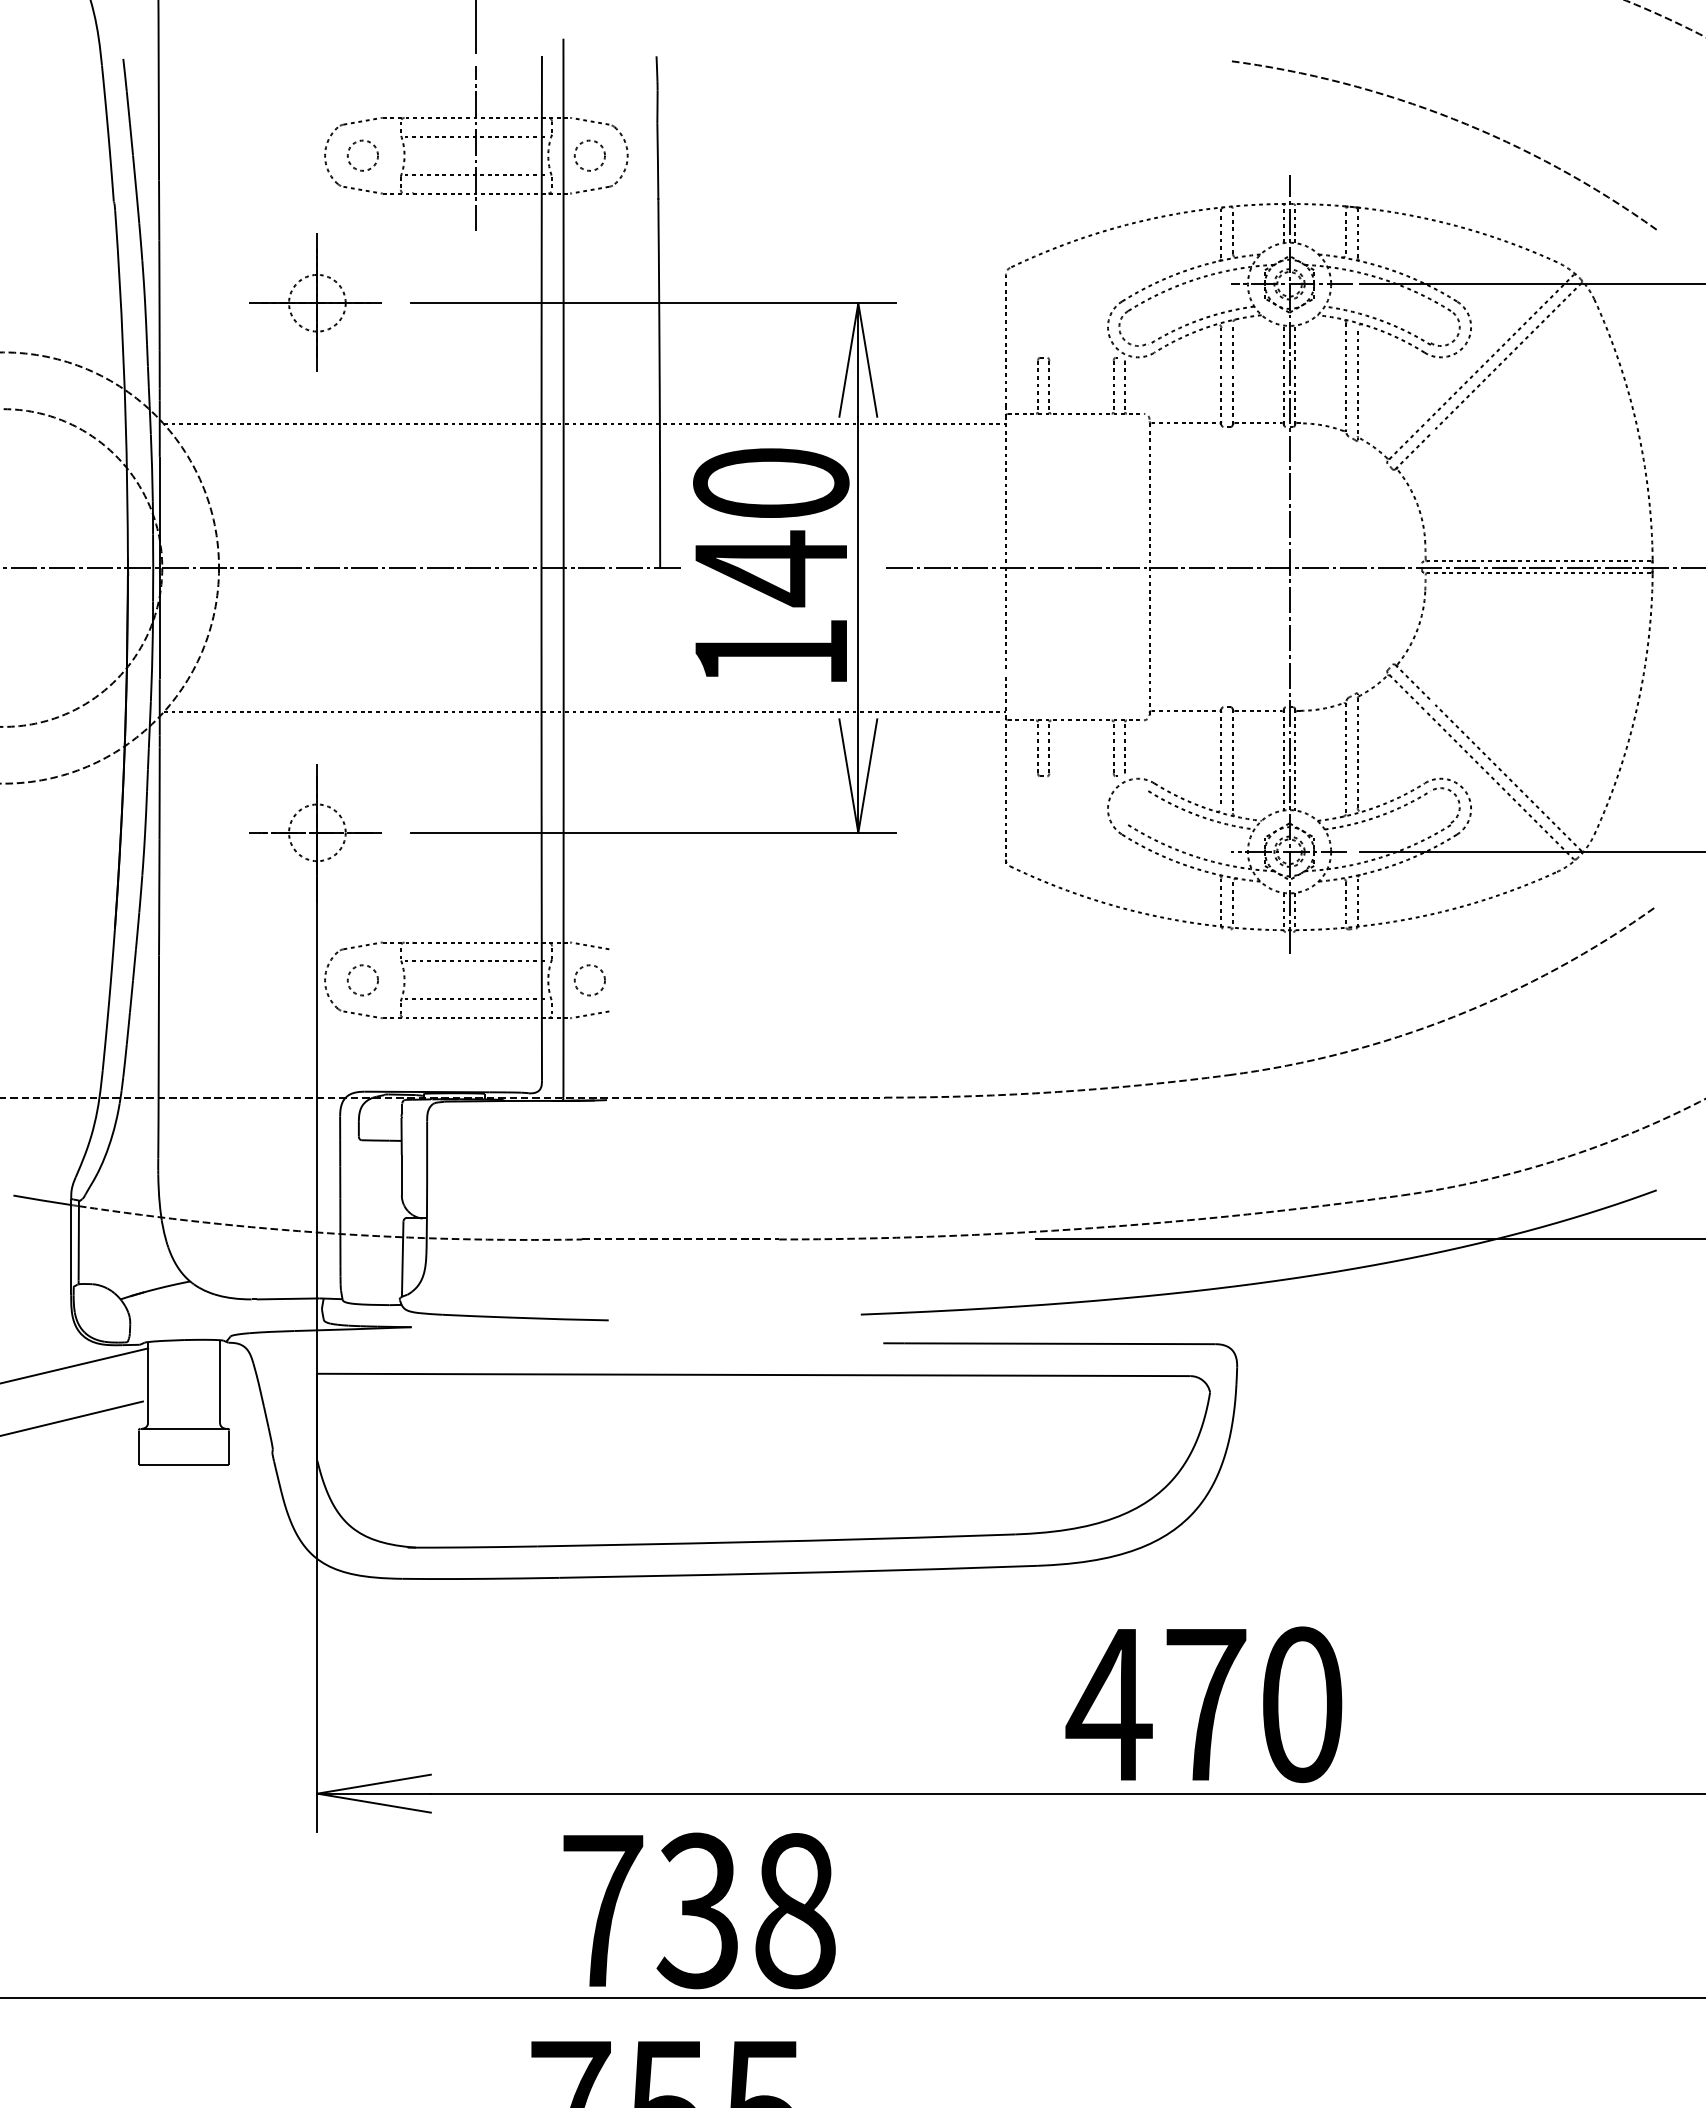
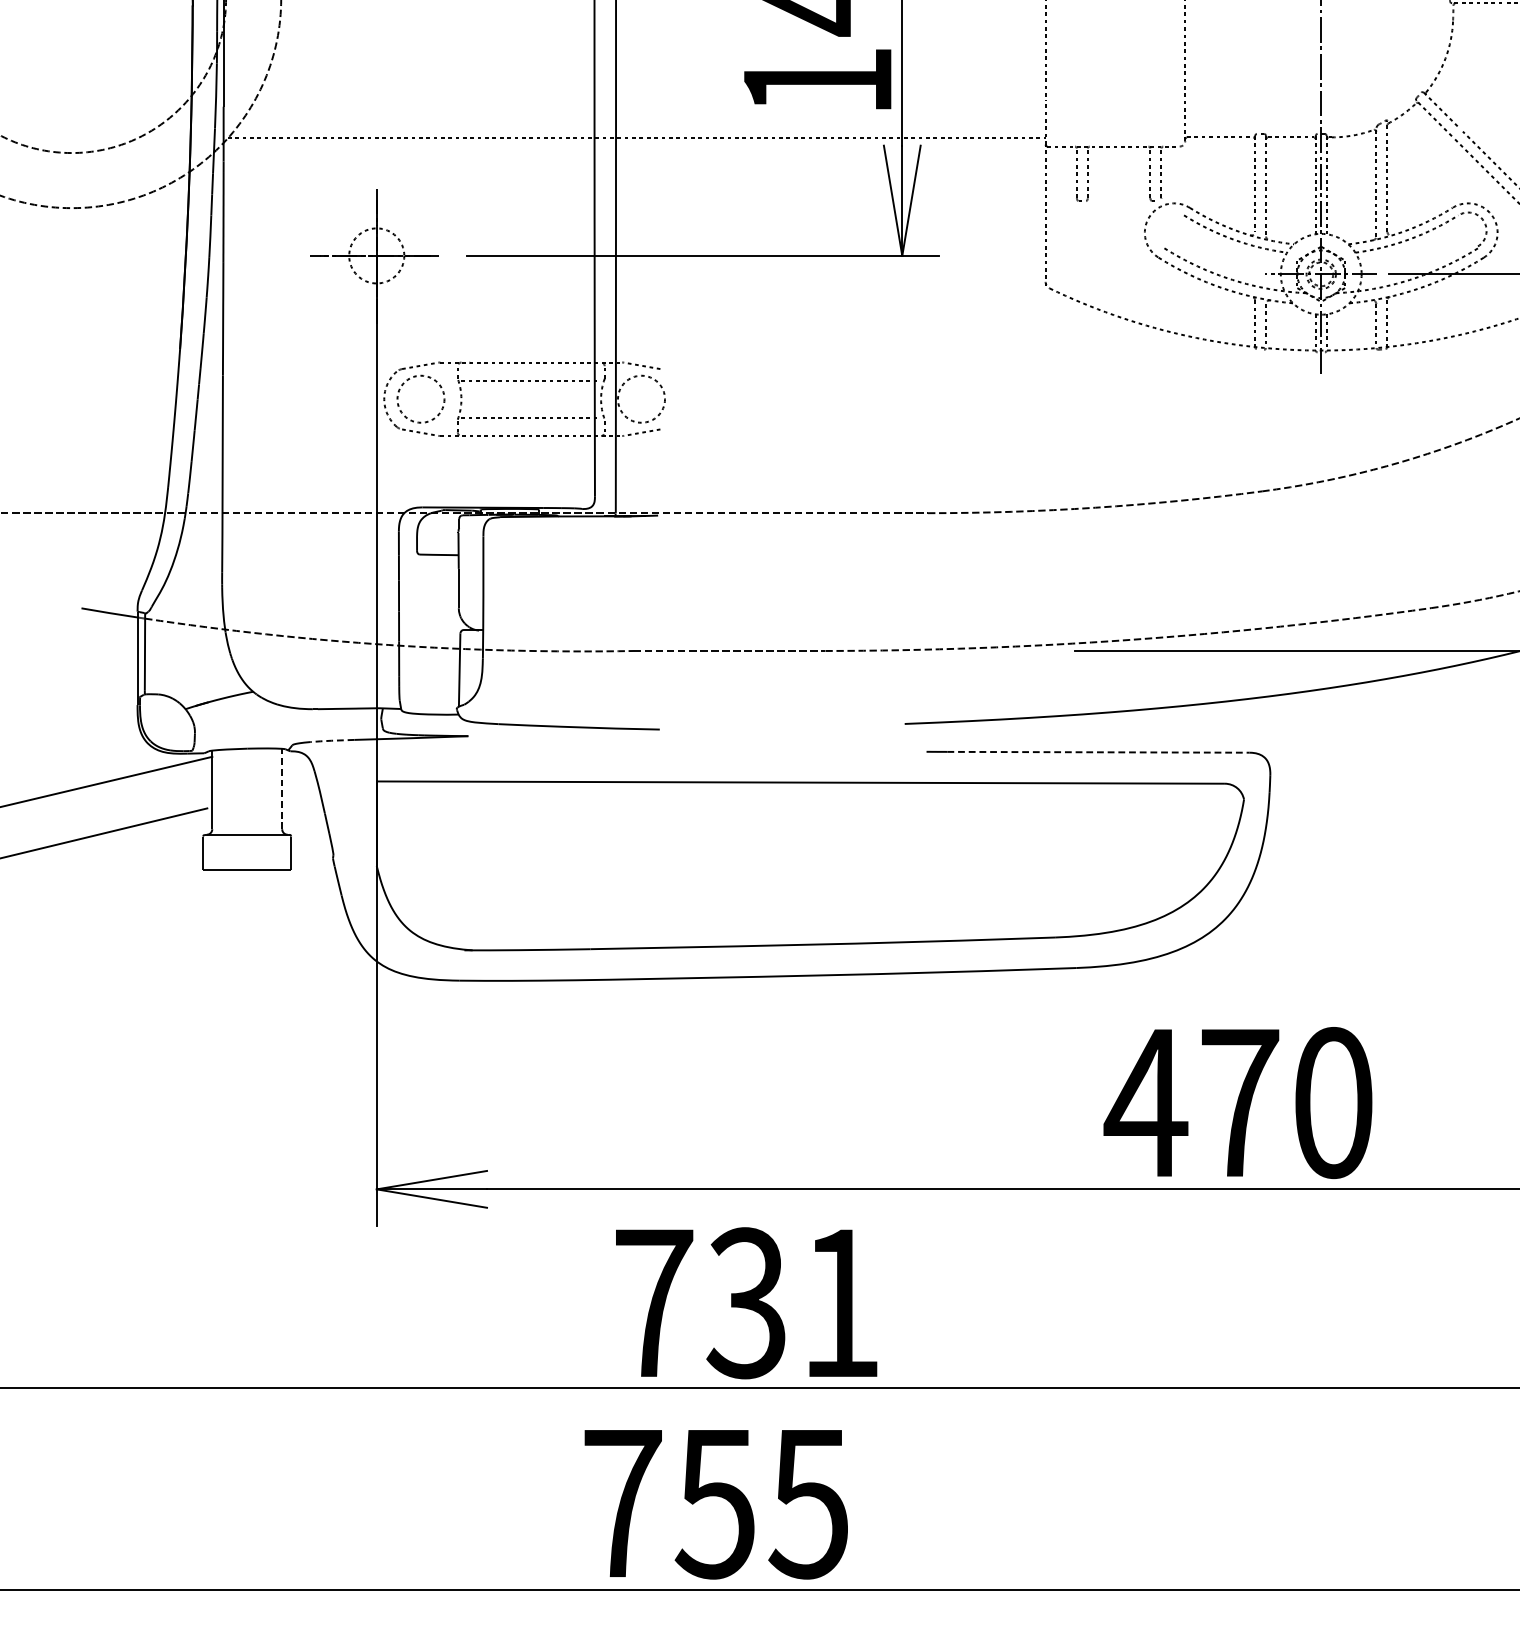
circle: (362, 980) -> (420, 399), size x1.6
circle: (589, 980) -> (641, 399), size x1.6
line: (271, 1331) -> (332, 740), solid -> dashed
line: (1060, 1343) -> (1098, 752), solid -> dashed
line: (220, 1381) -> (282, 788), solid -> dashed
text: (795, 1911) -> (841, 1303), 738 -> 731

